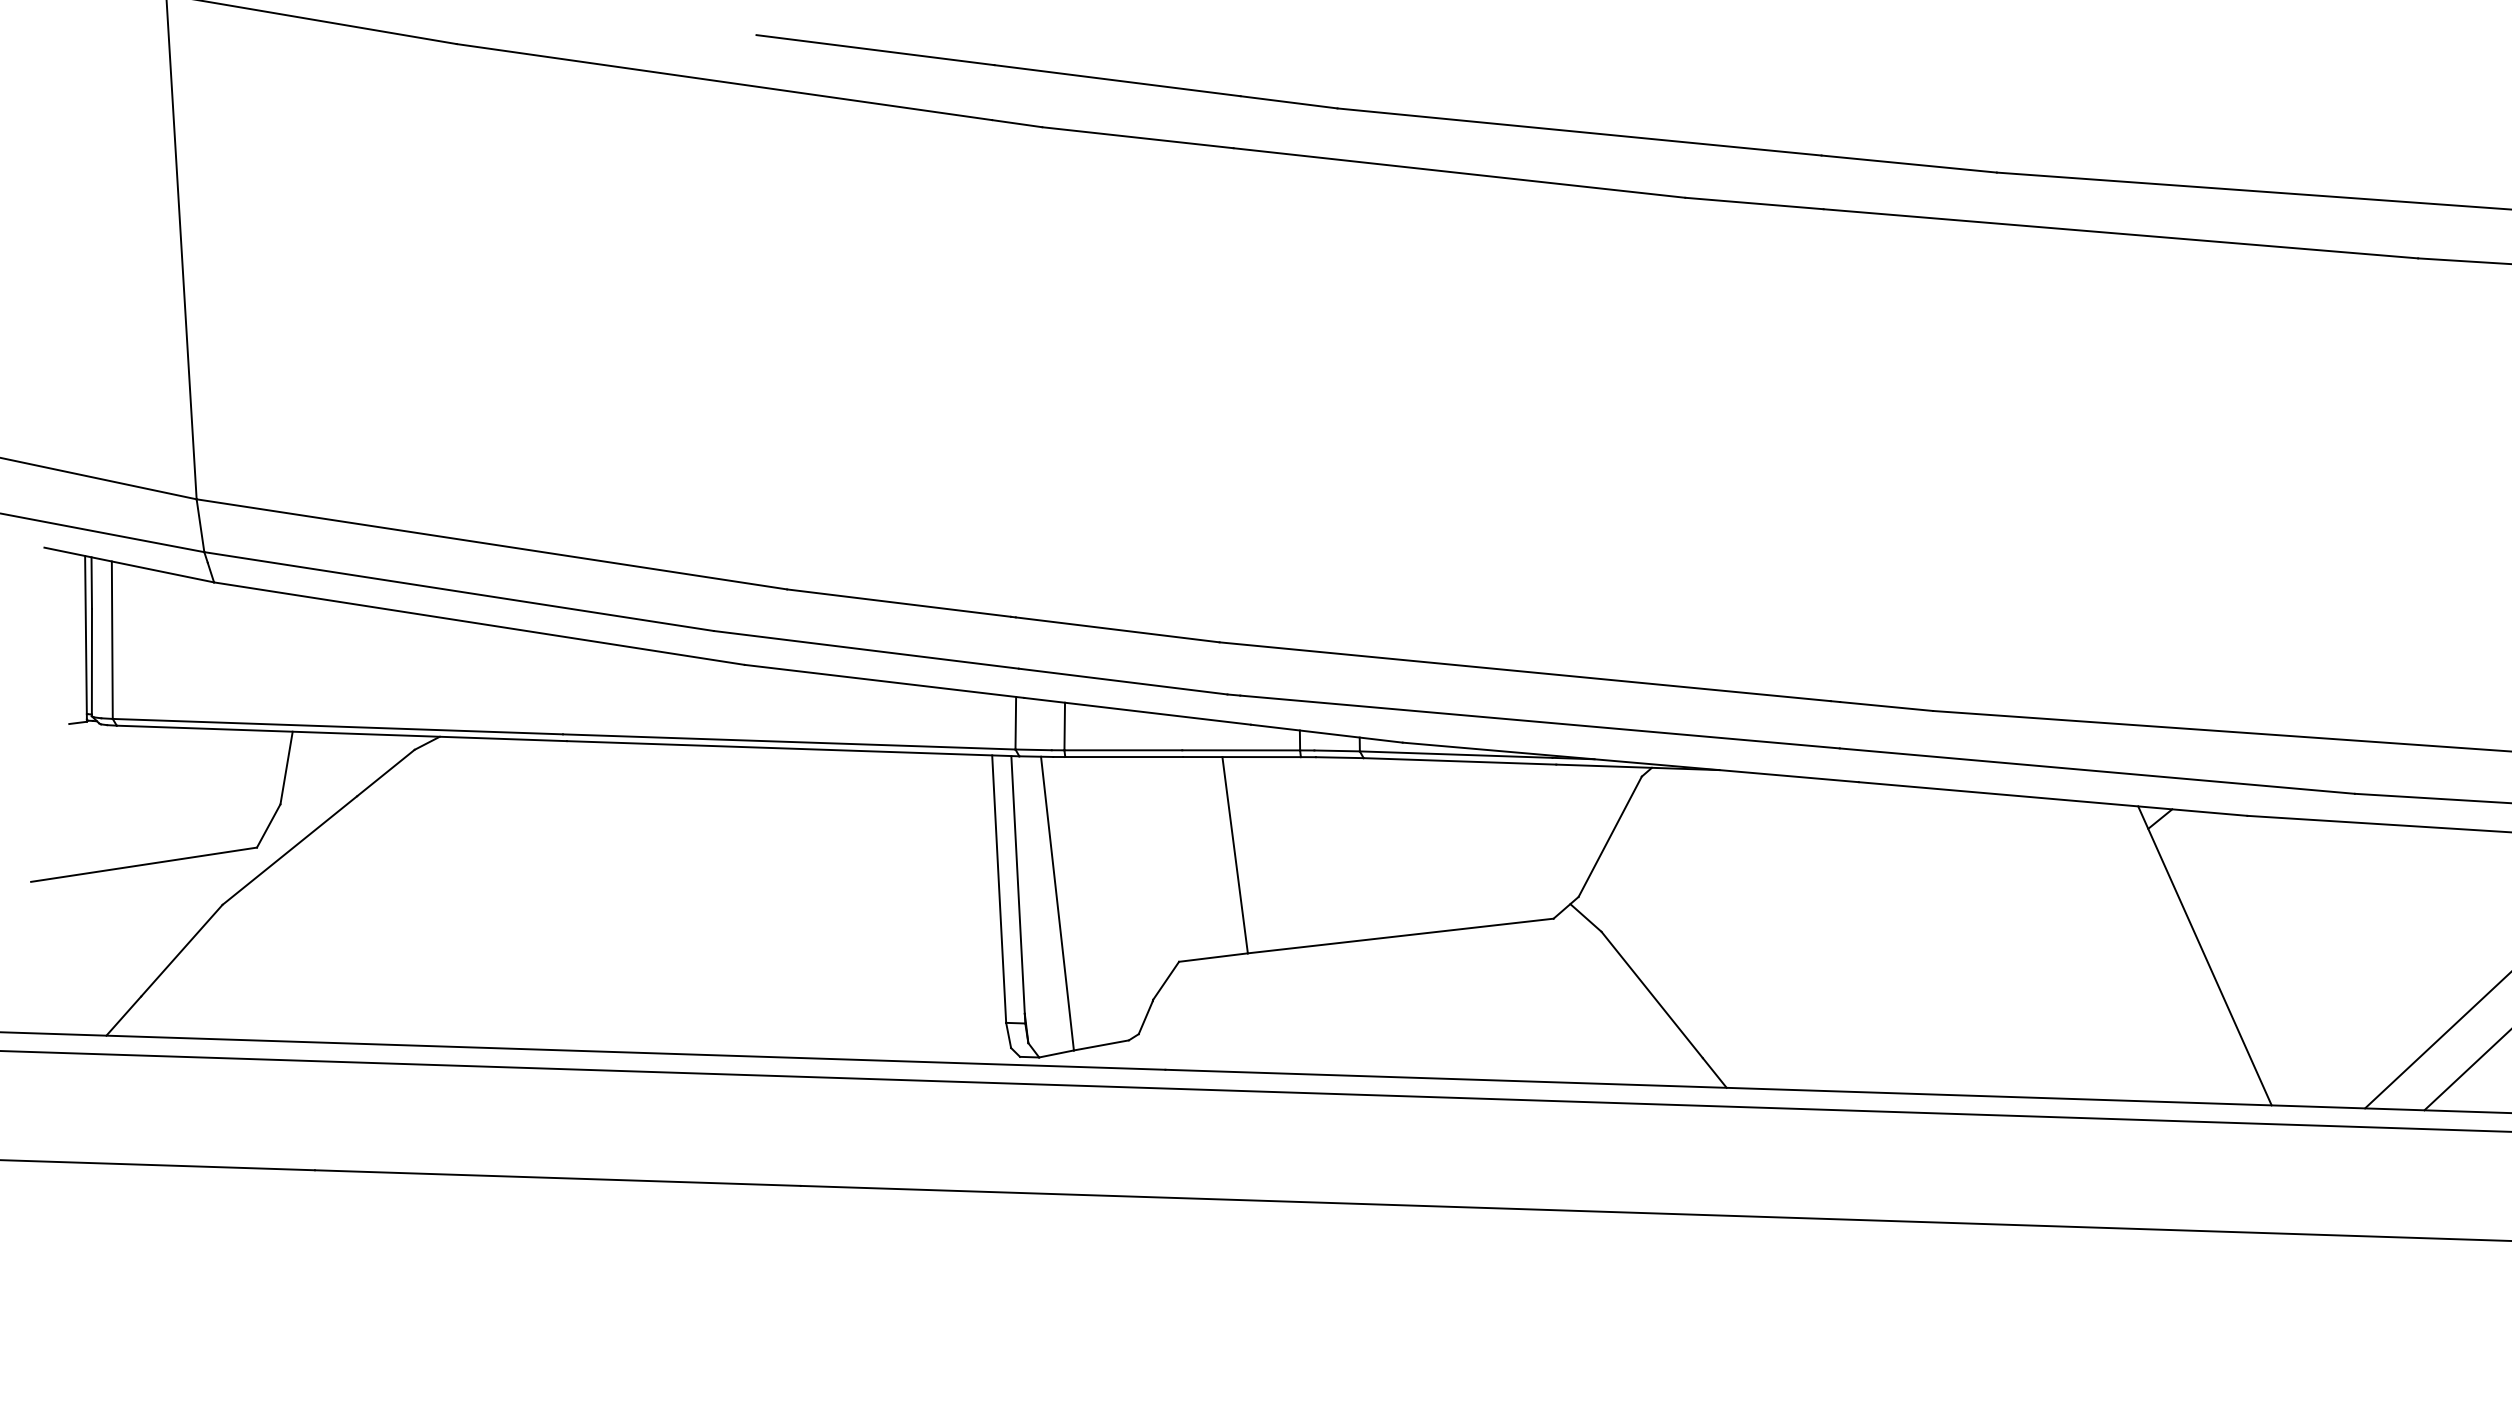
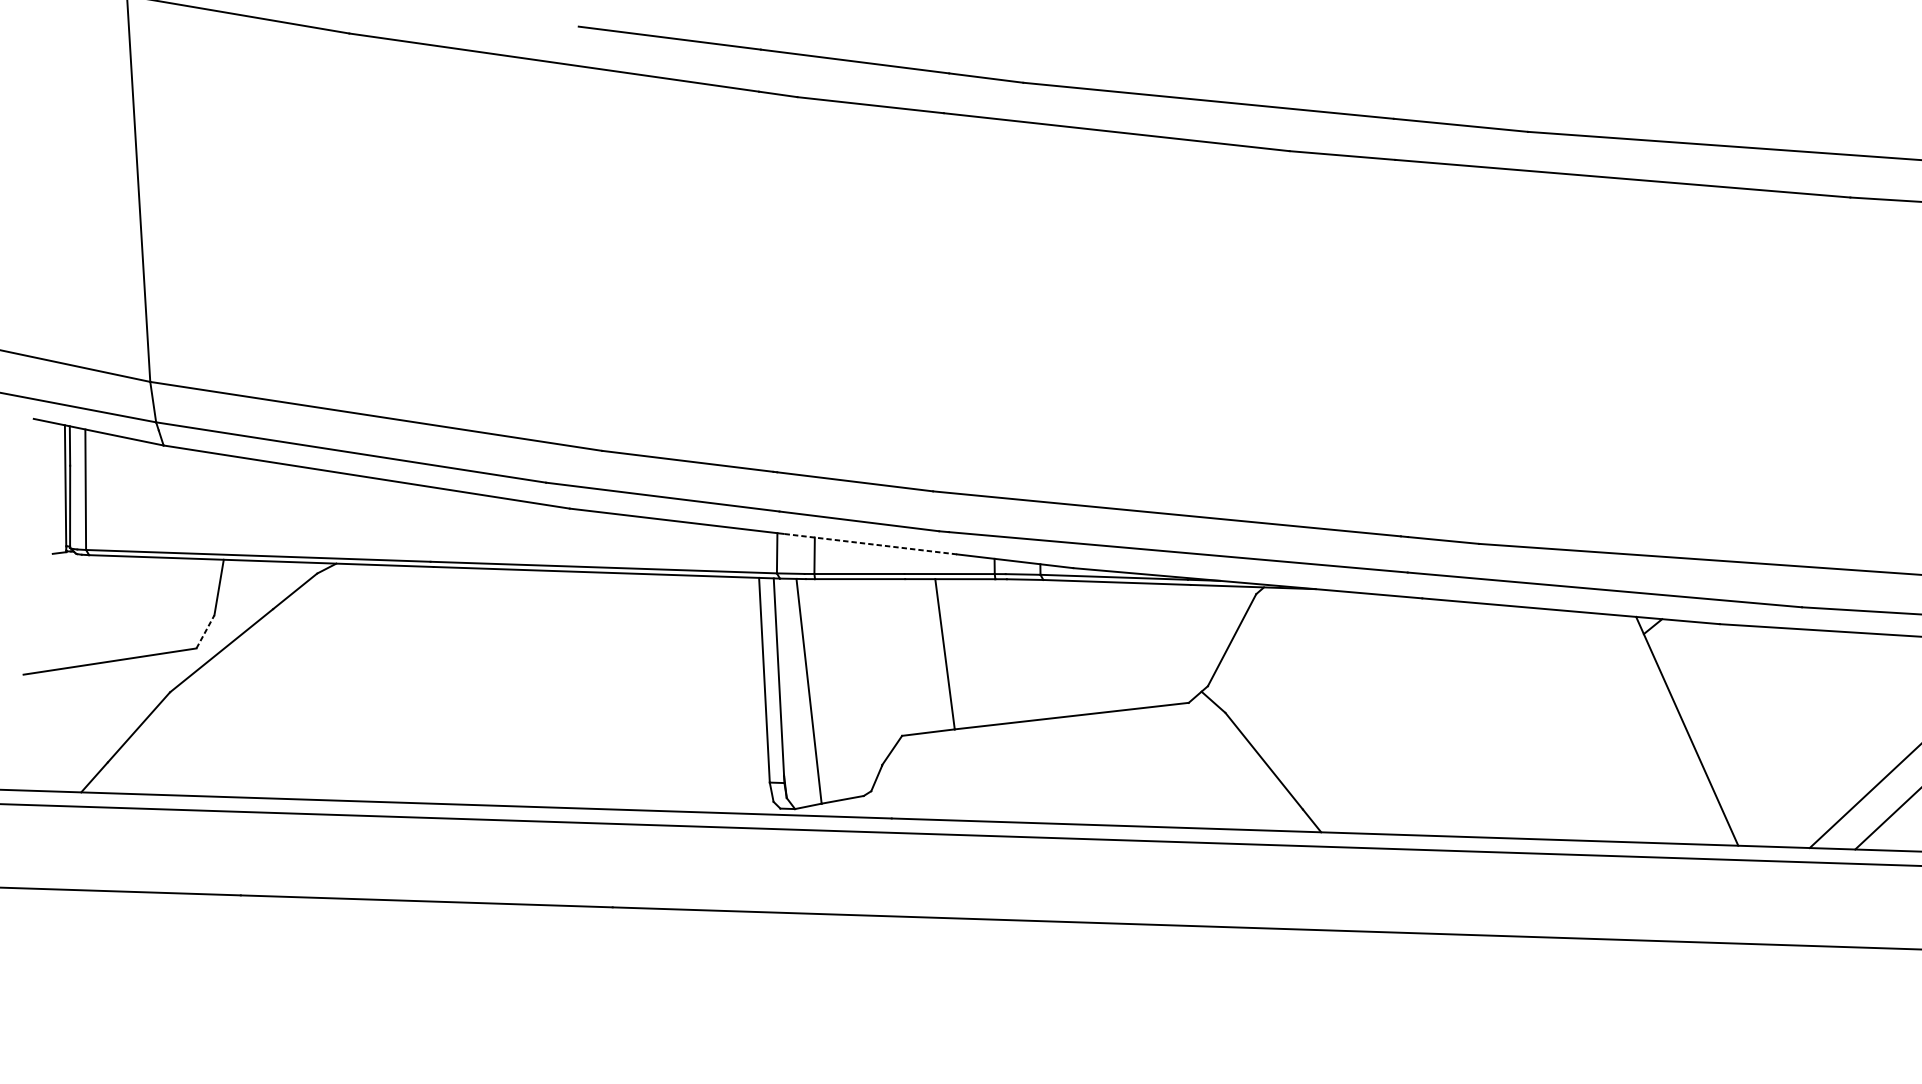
line: (1137, 711) -> (870, 544), solid -> dashed
line: (268, 825) -> (205, 631), solid -> dashed

